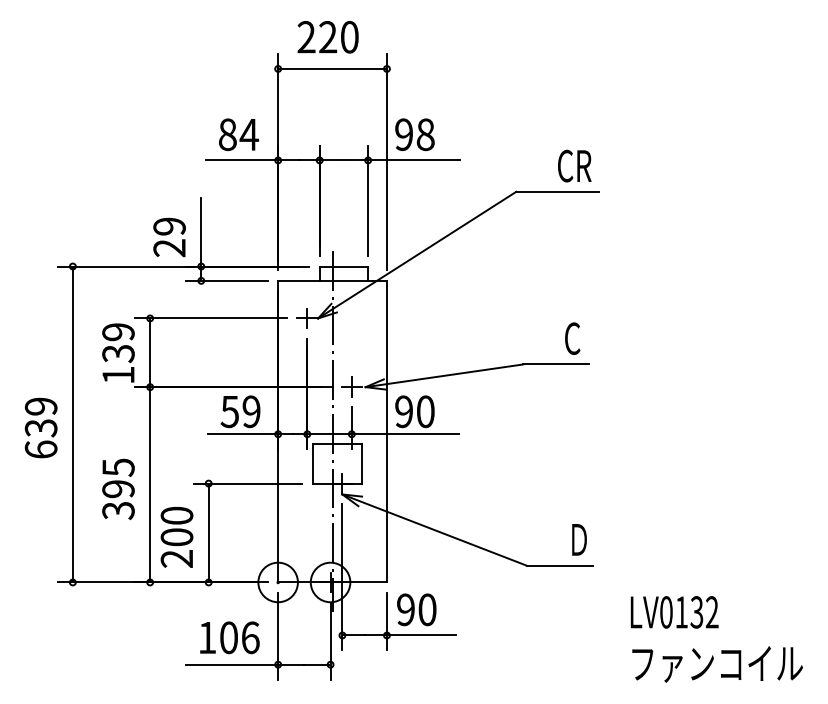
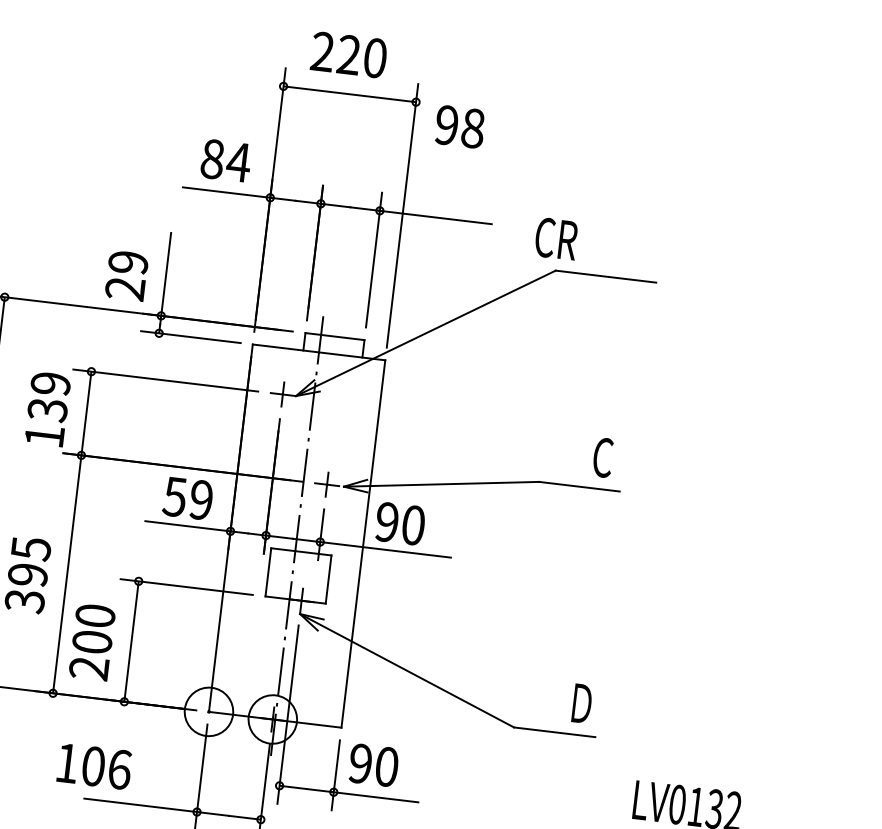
text: (414, 134) -> (459, 126), moved
text: (574, 165) -> (556, 238), moved
text: (229, 637) -> (94, 766), moved

